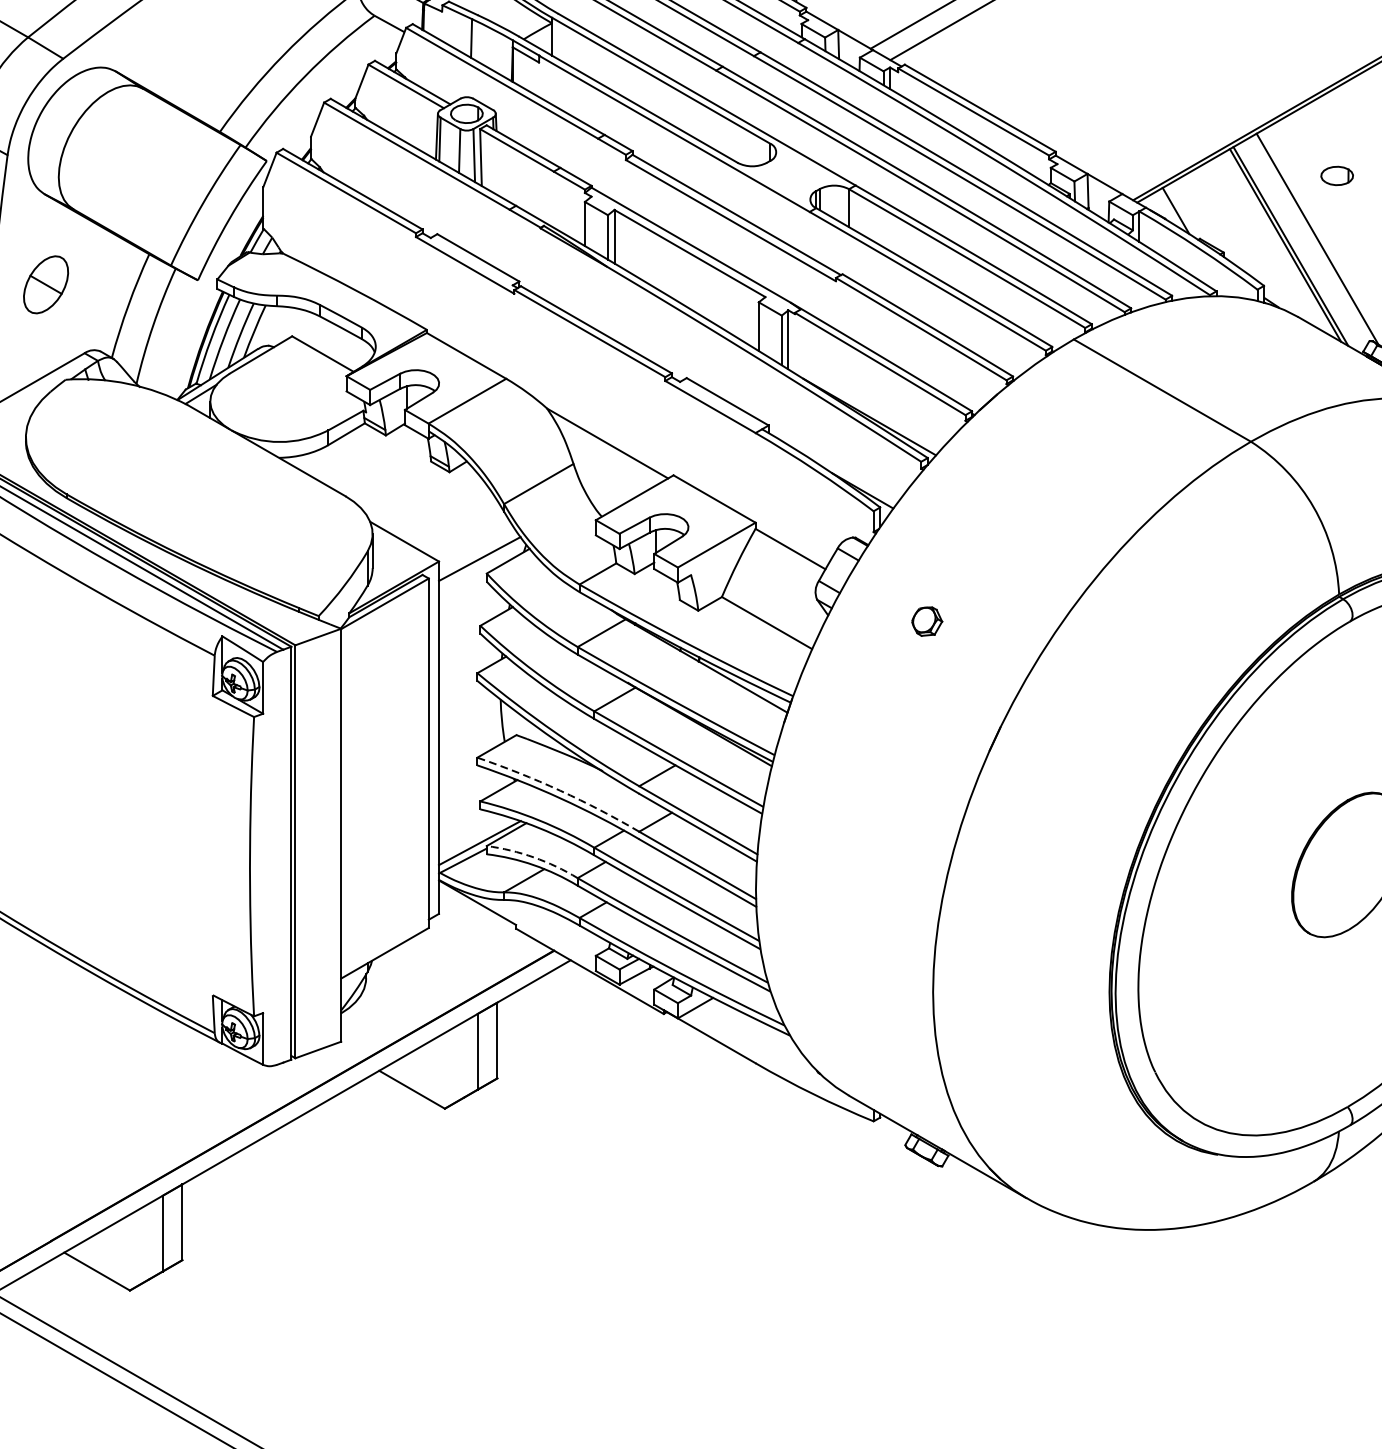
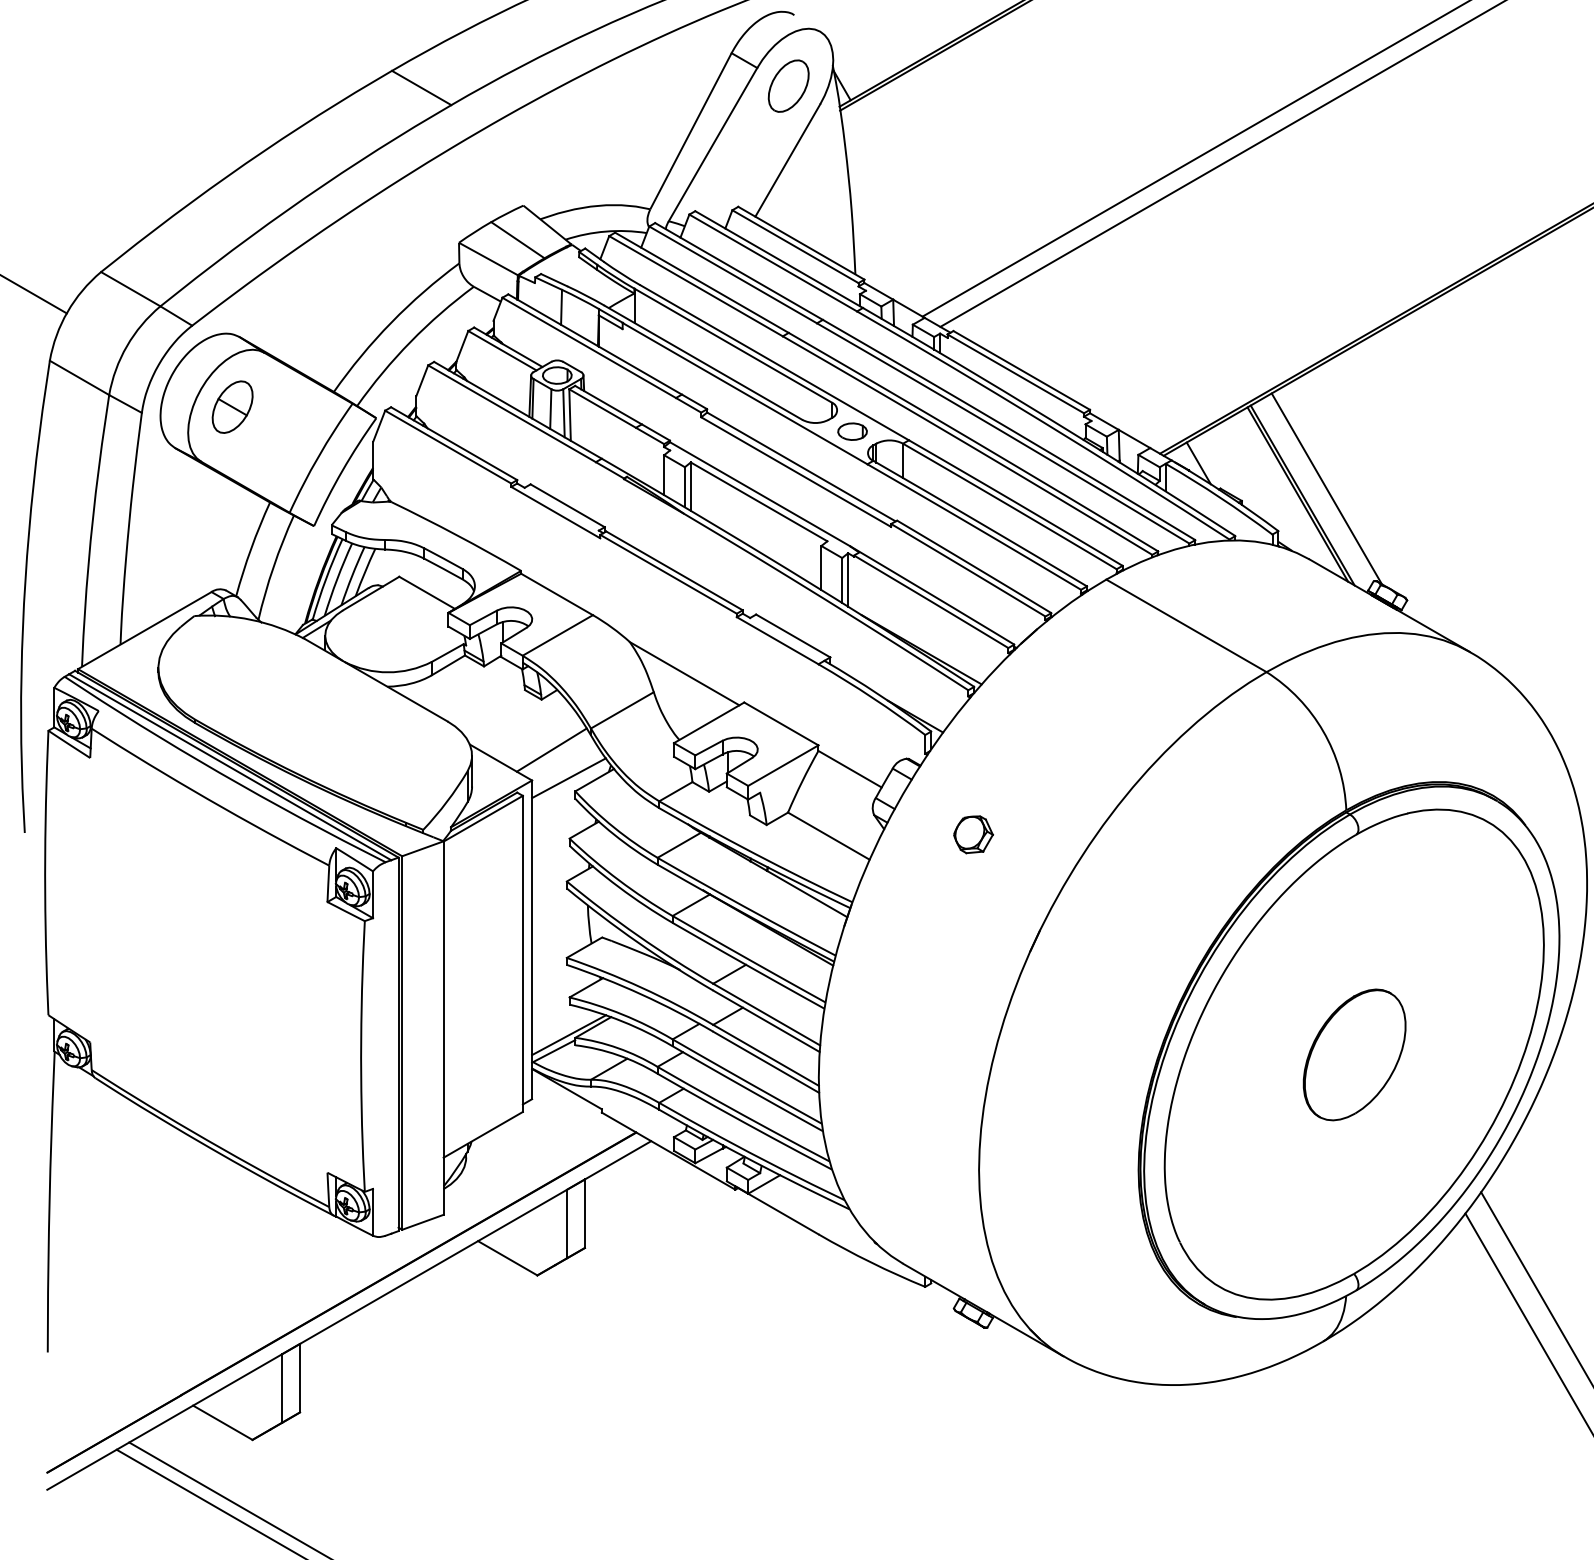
part: (1337, 175) -> (852, 431), moved
part: (45, 284) -> (232, 406), moved
line: (460, 527) -> (551, 749), added
part: (926, 621) -> (973, 834), size x1.43
arc: (559, 790) -> (641, 987), dashed -> solid
arc: (533, 857) -> (617, 1048), dashed -> solid

